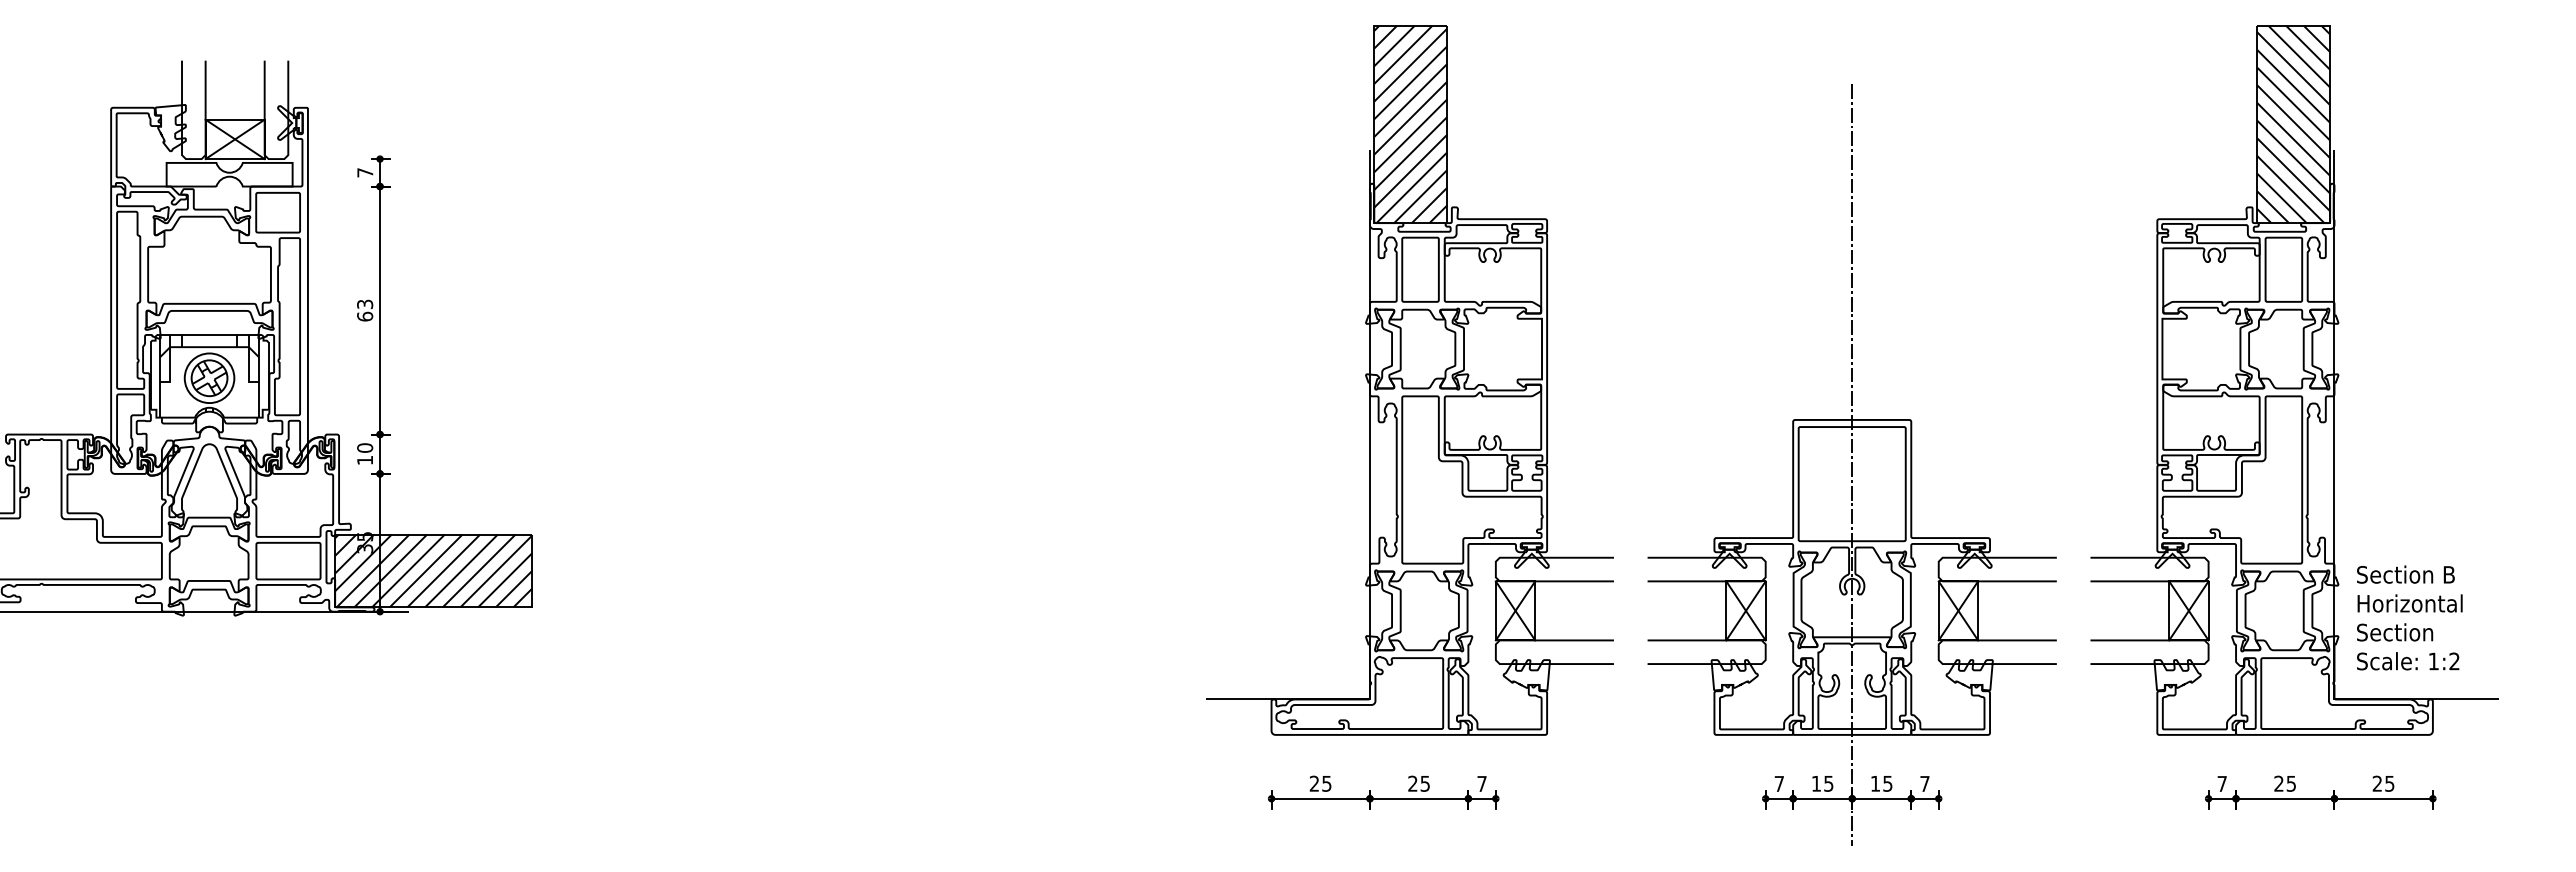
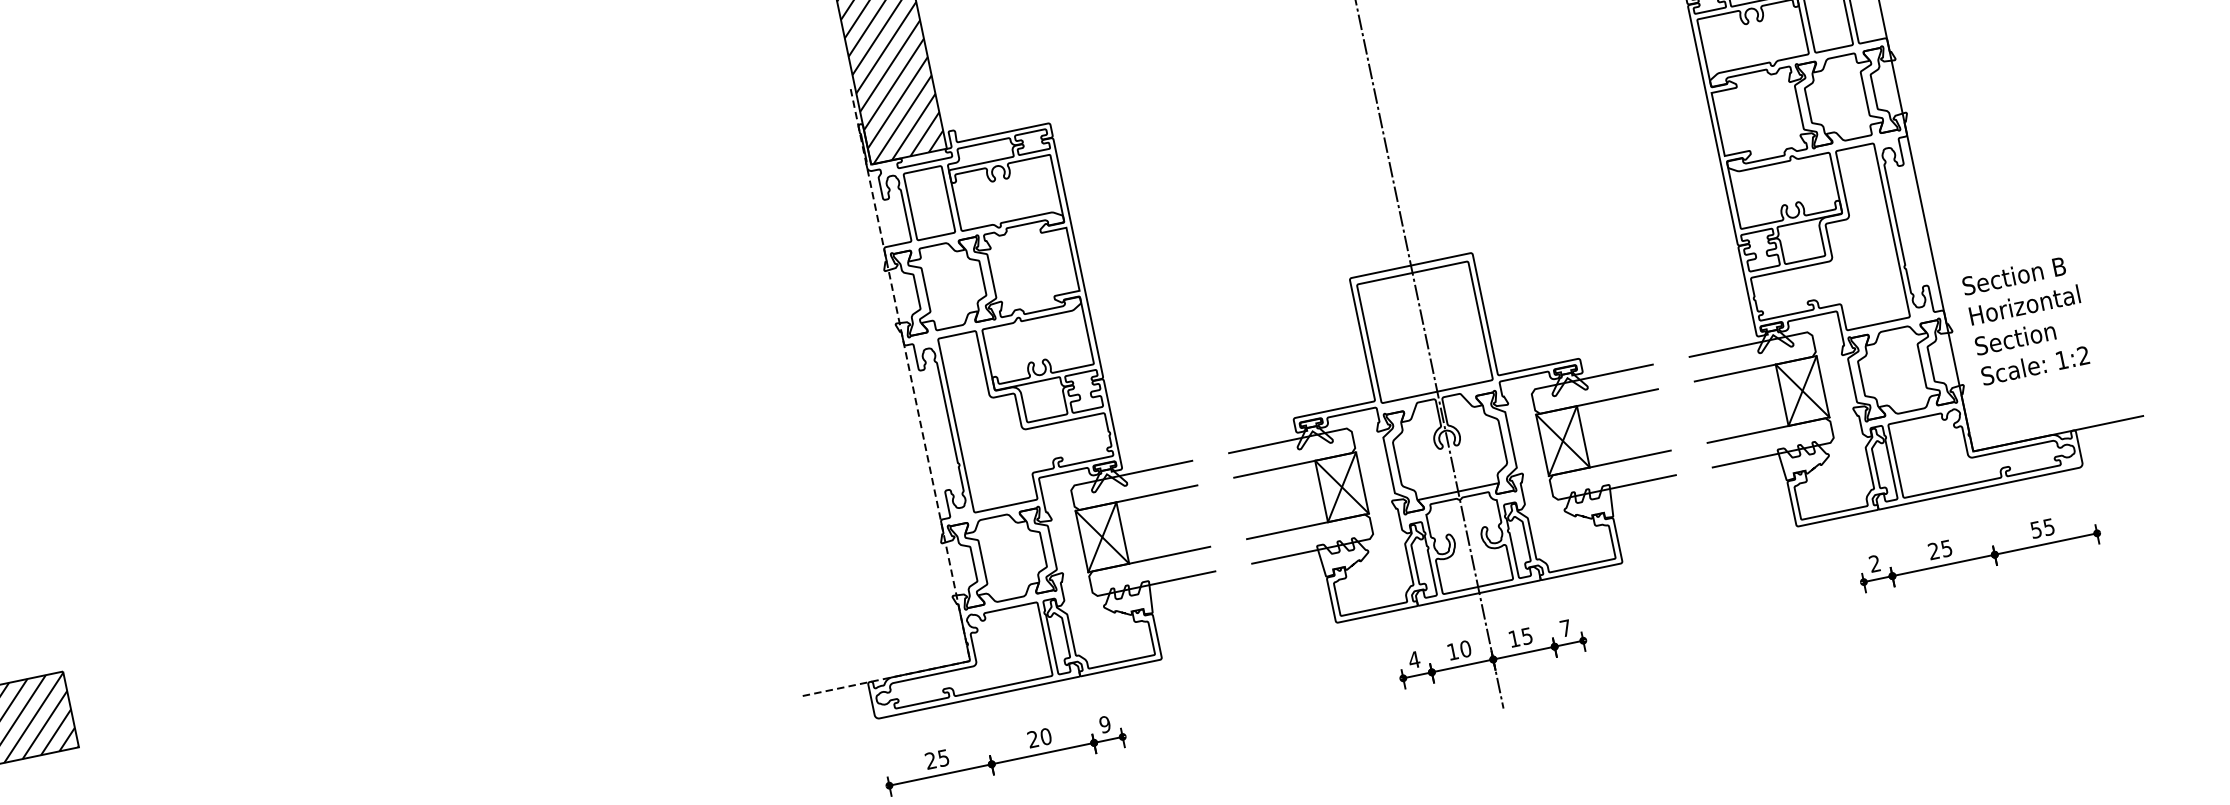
line: (1369, 507) -> (928, 461), solid -> dashed
text: (2409, 617) -> (2027, 319), moved
text: (1425, 783) -> (1046, 736), 25 -> 20
text: (1481, 783) -> (1104, 724), 7 -> 9
text: (1779, 783) -> (1414, 659), 7 -> 4
text: (1828, 783) -> (1465, 648), 15 -> 10
text: (2221, 783) -> (1874, 563), 7 -> 2
text: (2376, 783) -> (2035, 529), 25 -> 55

